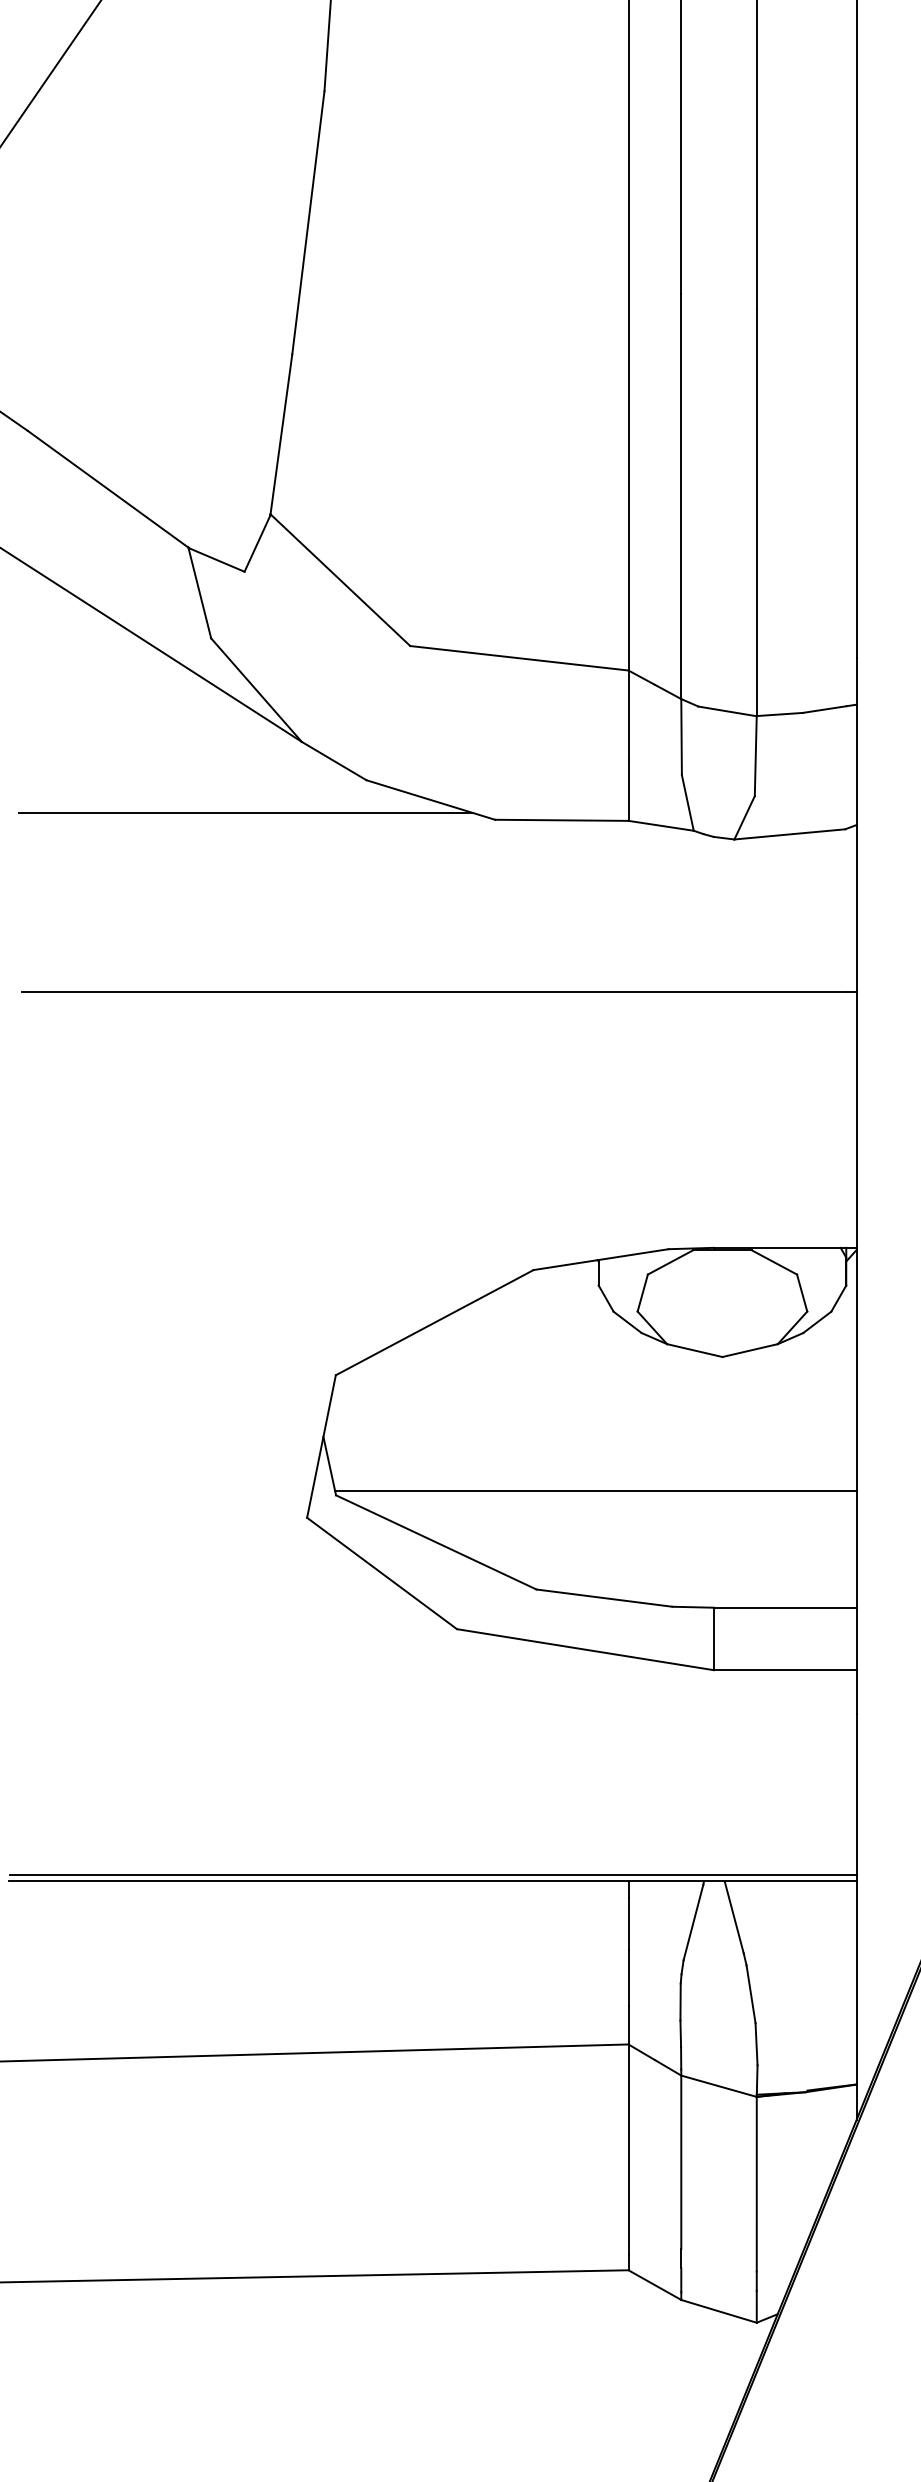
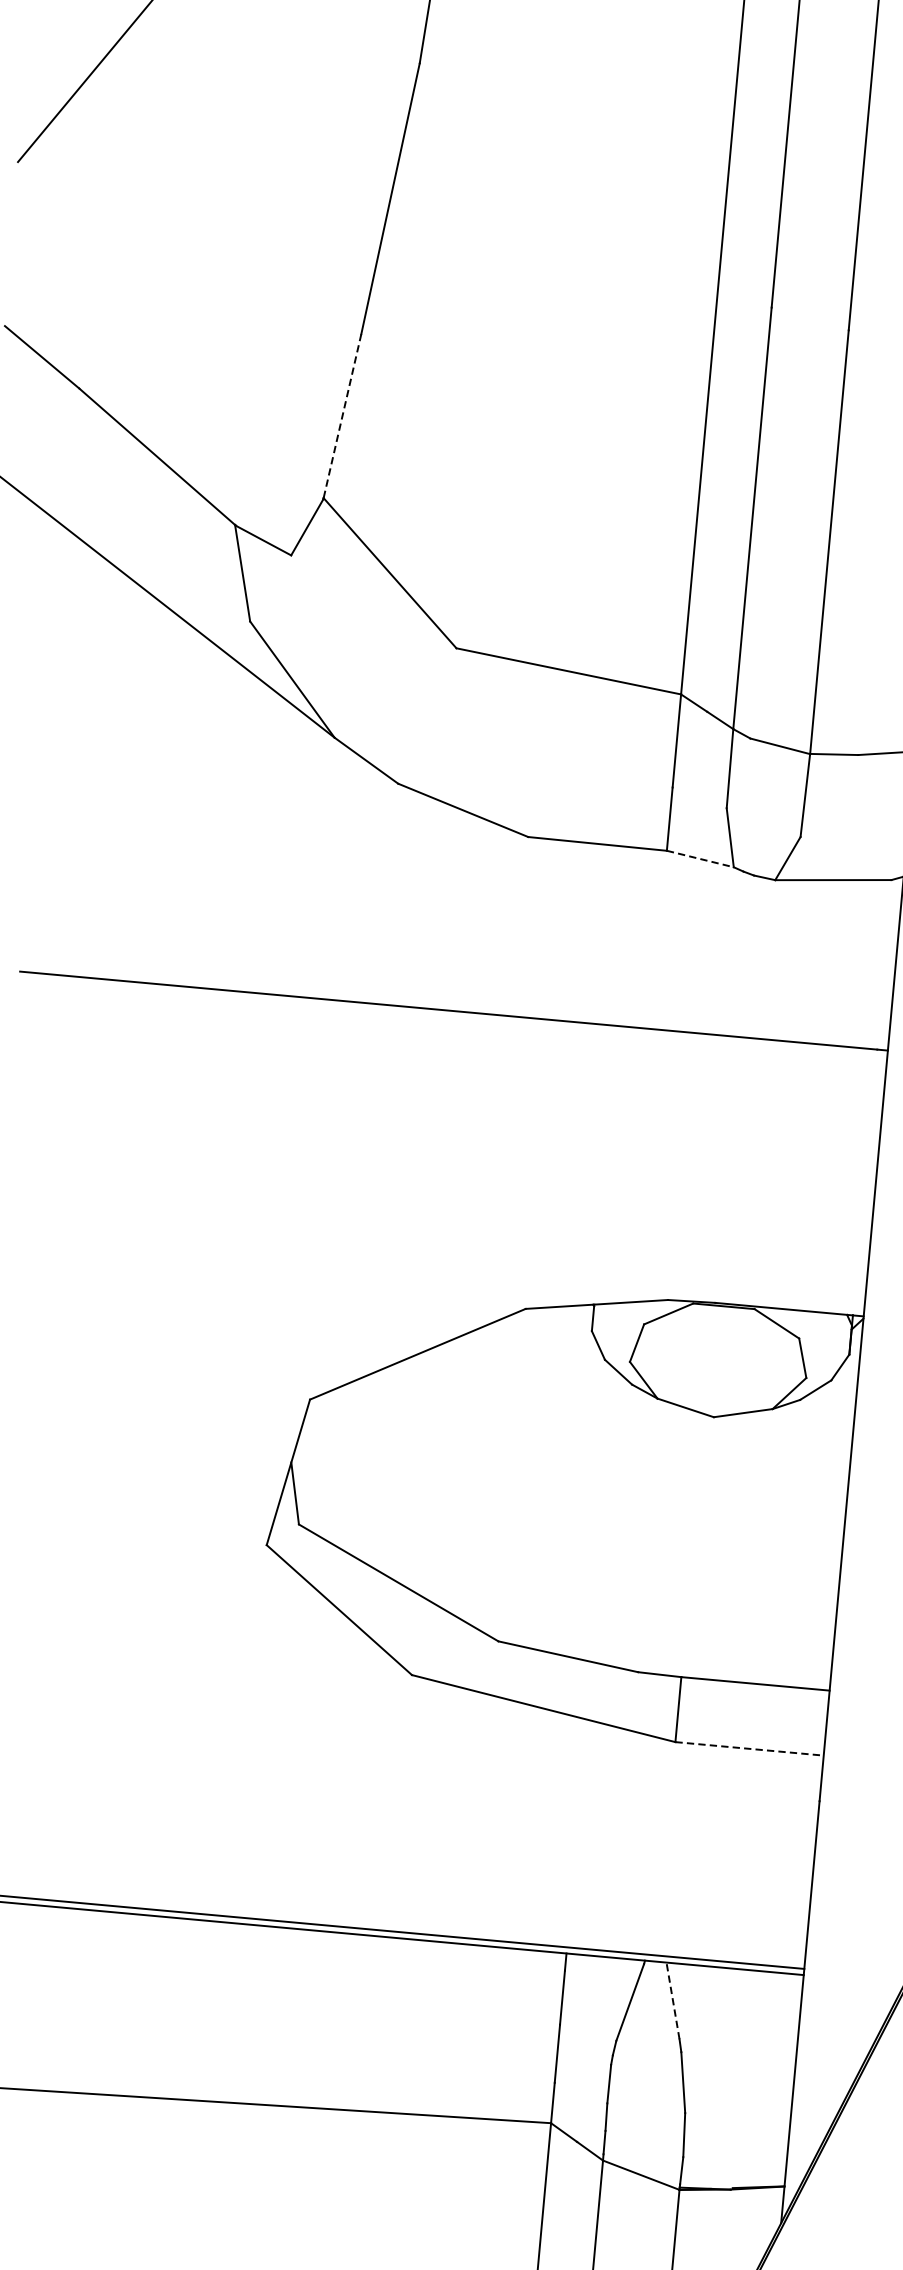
line: (281, 434) -> (342, 416), solid -> dashed
line: (245, 812) -> (269, 805), removed
line: (661, 825) -> (700, 858), solid -> dashed
line: (595, 1491) -> (569, 1545), removed
line: (785, 1670) -> (749, 1749), solid -> dashed
line: (734, 1916) -> (673, 2000), solid -> dashed

